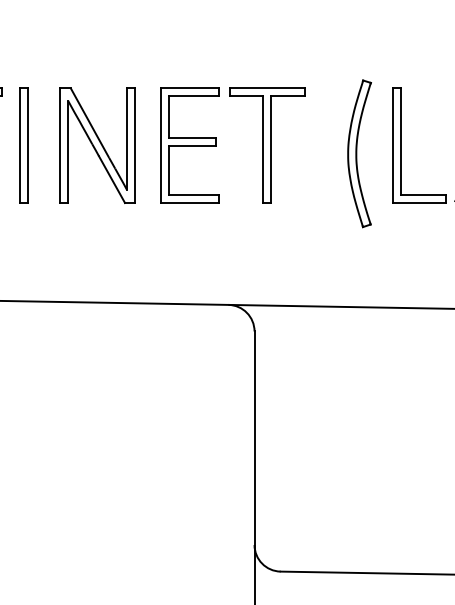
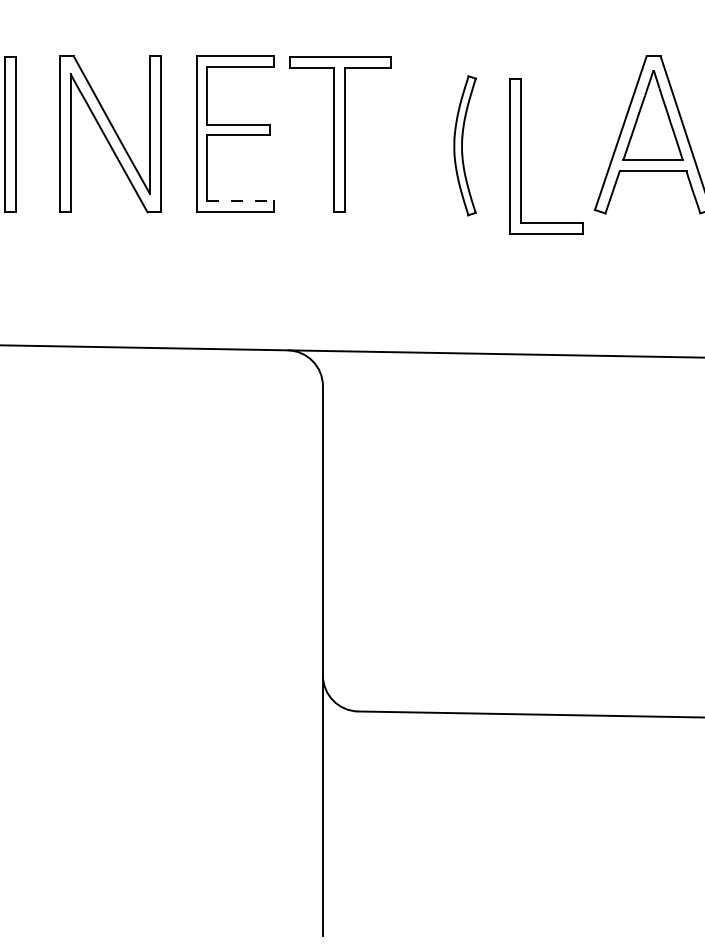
part: (401, 145) -> (521, 156), moved
part: (359, 153) -> (464, 145), size x0.7
line: (194, 194) -> (241, 201), solid -> dashed

